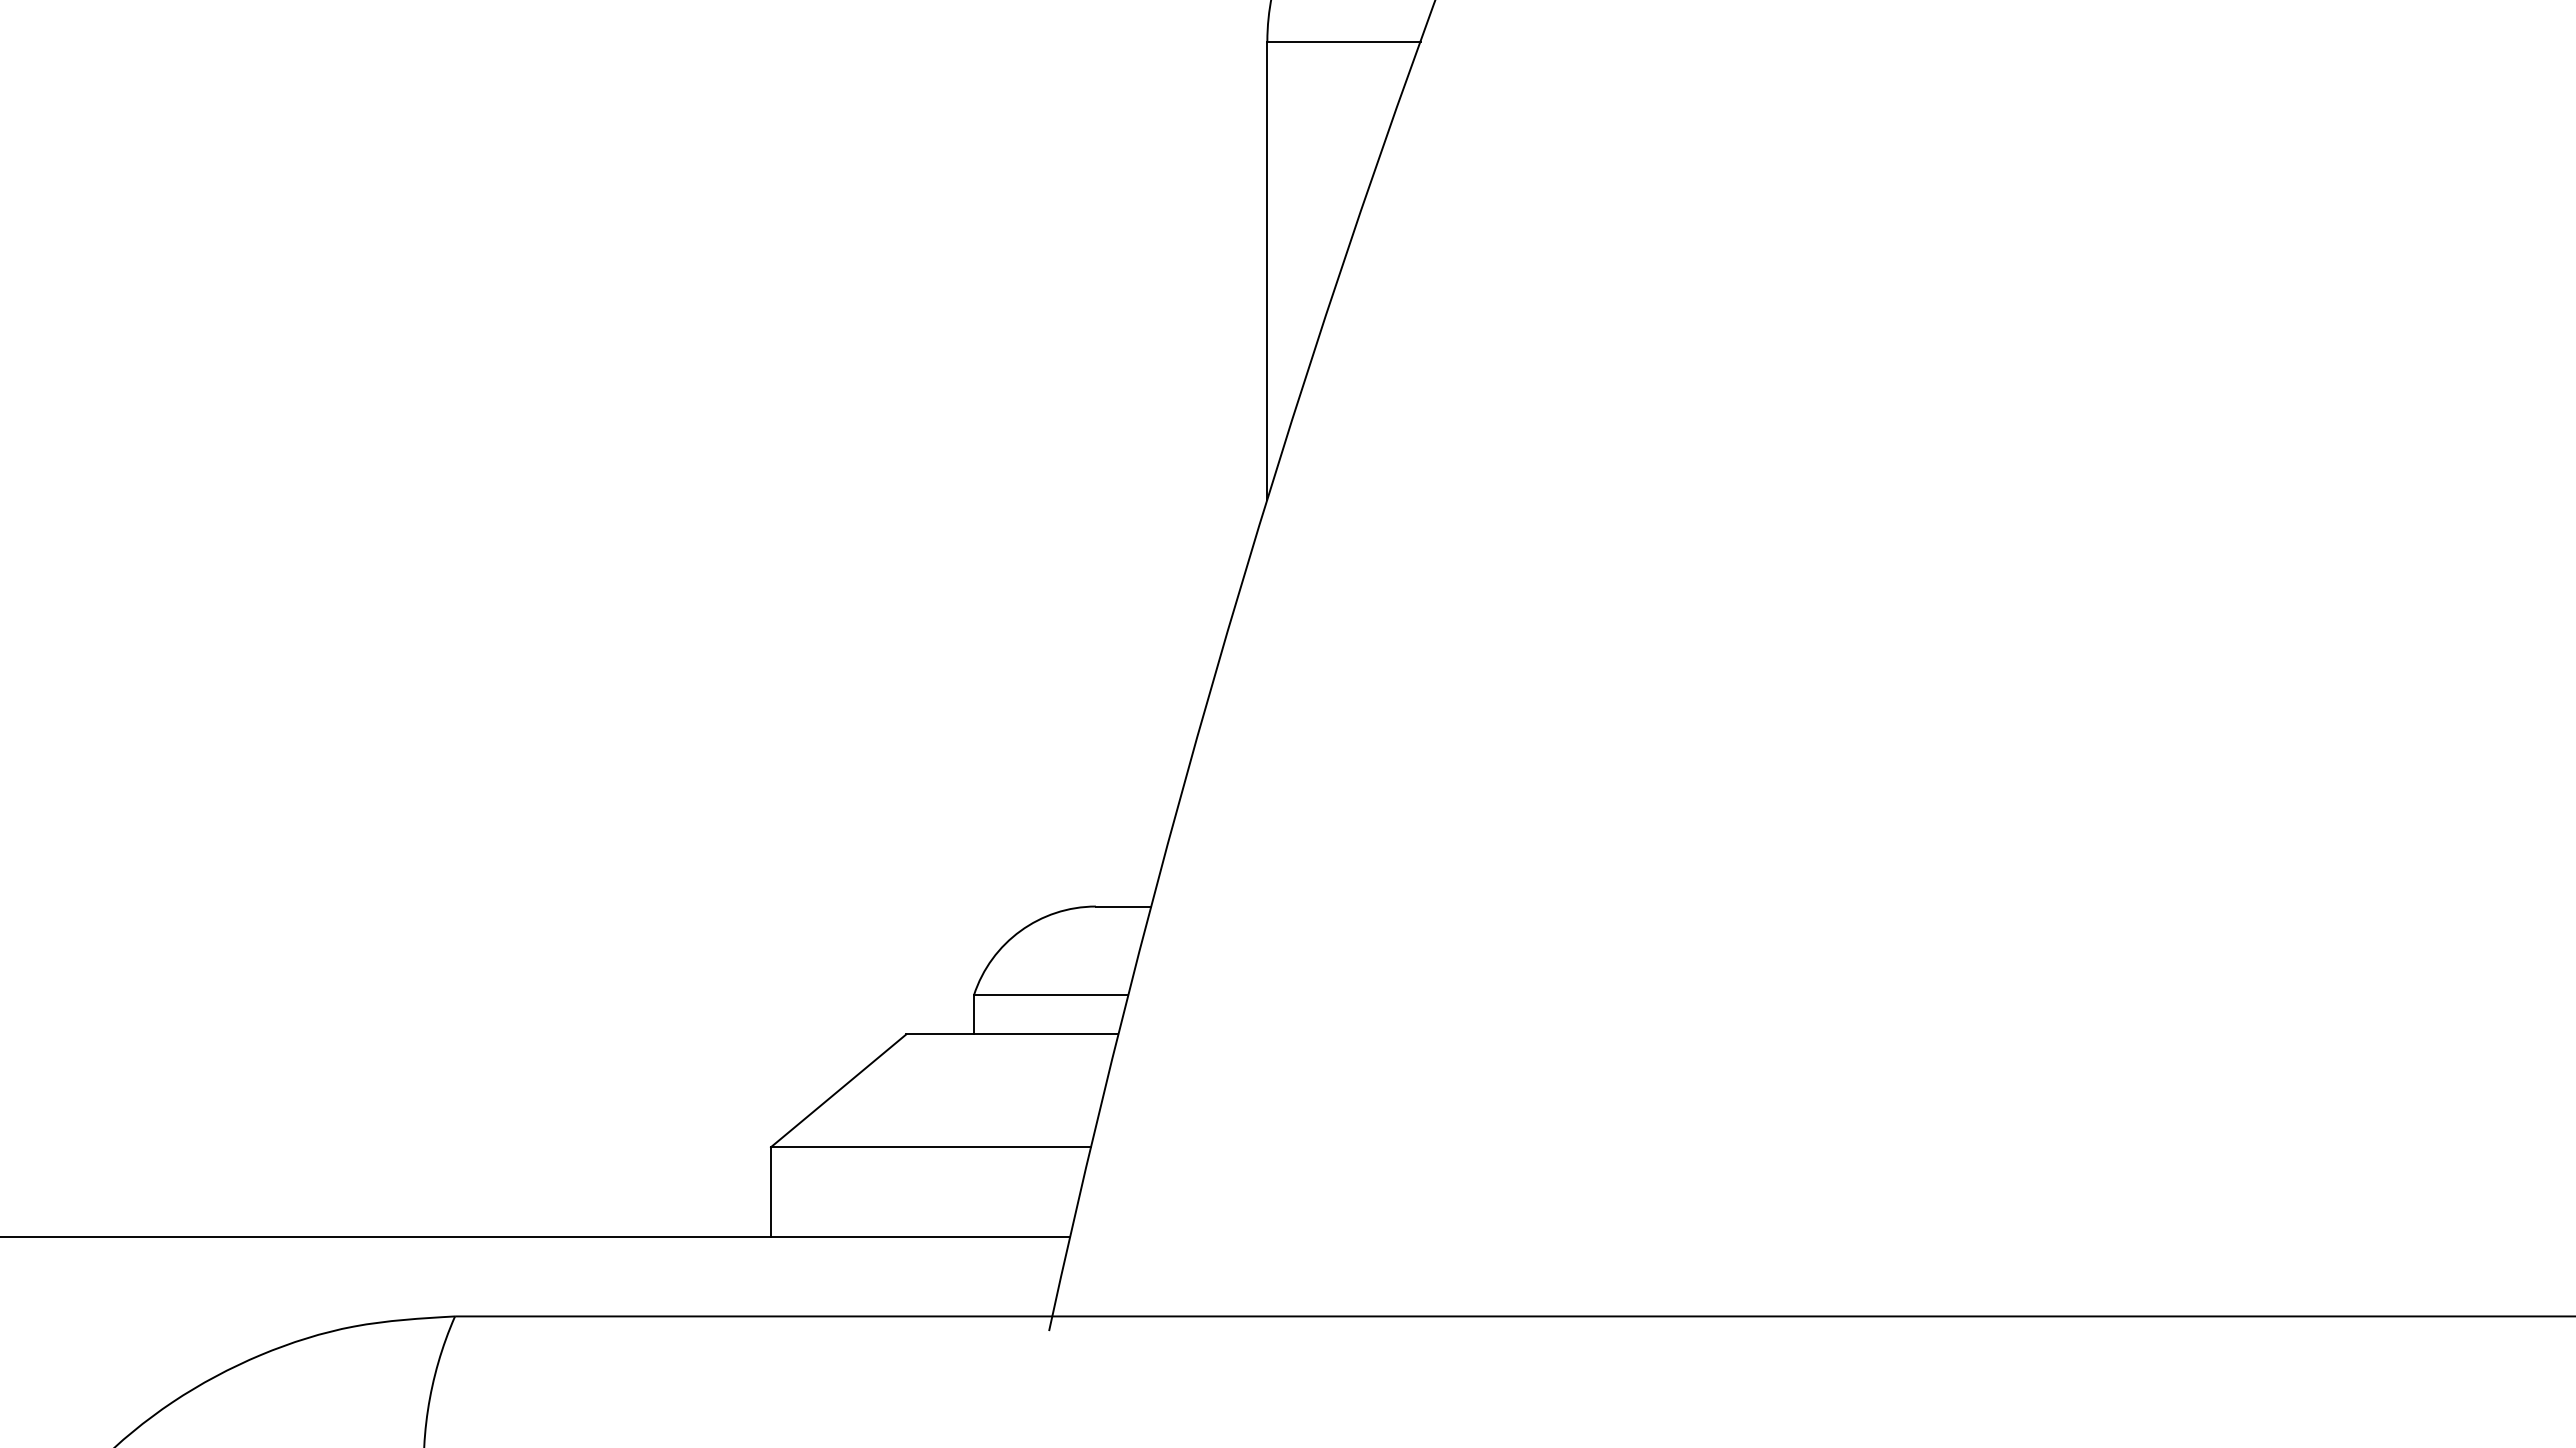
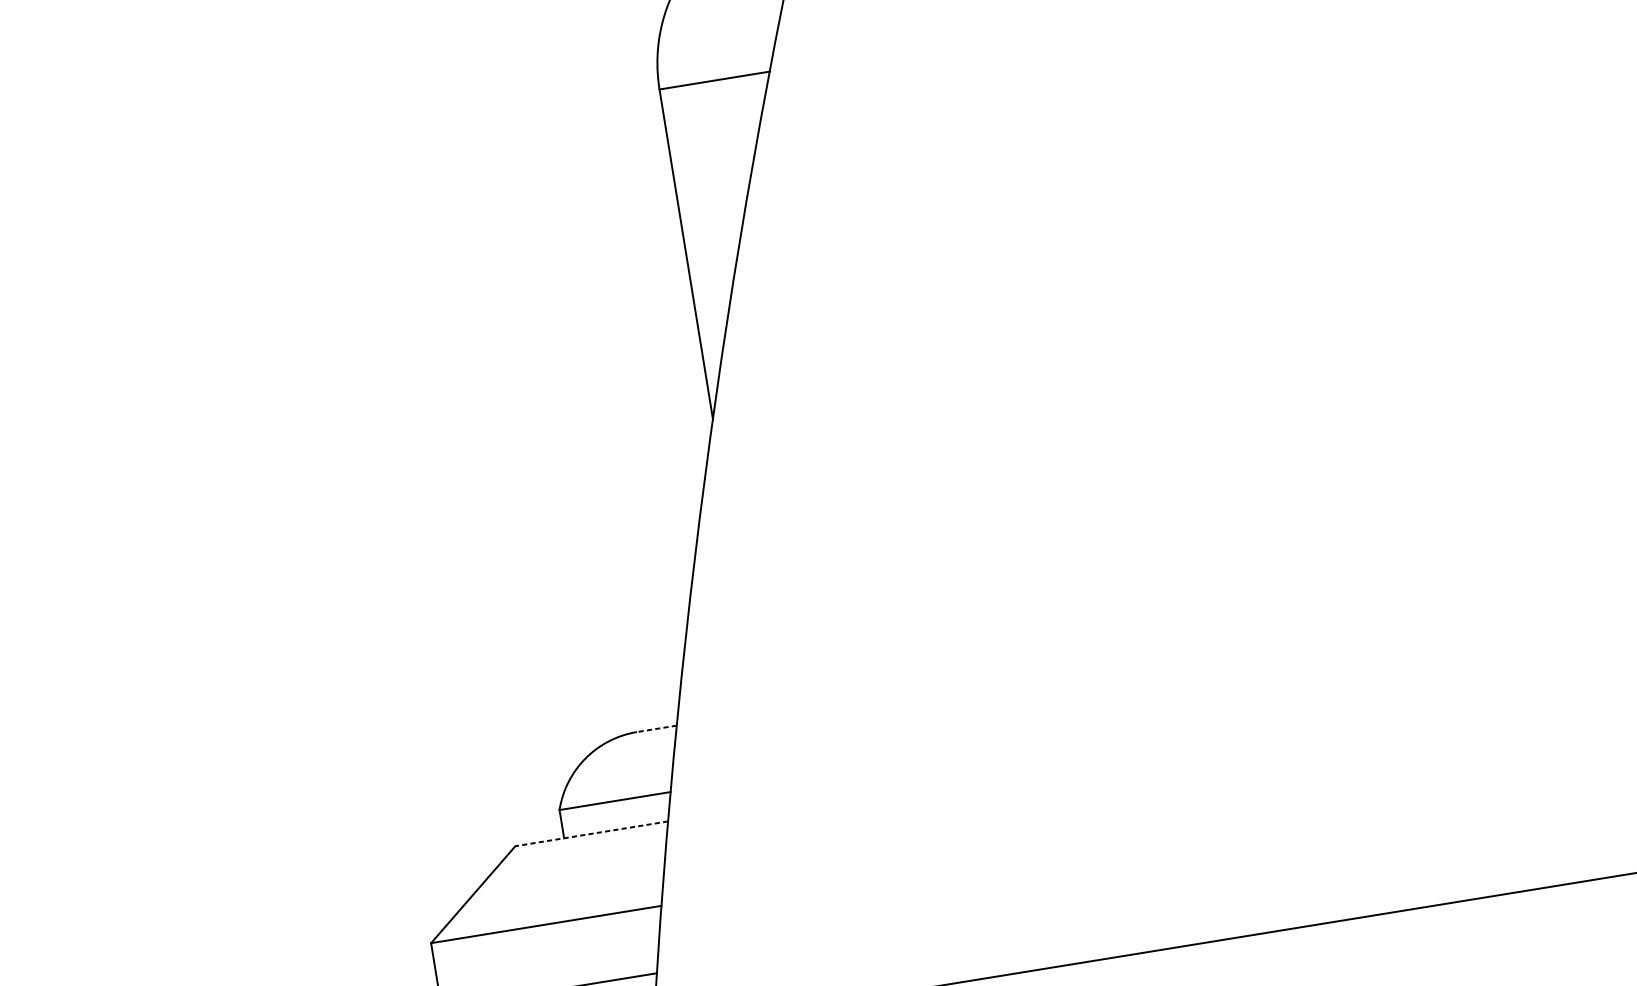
line: (1123, 906) -> (656, 728), solid -> dashed
line: (1011, 1034) -> (591, 834), solid -> dashed

